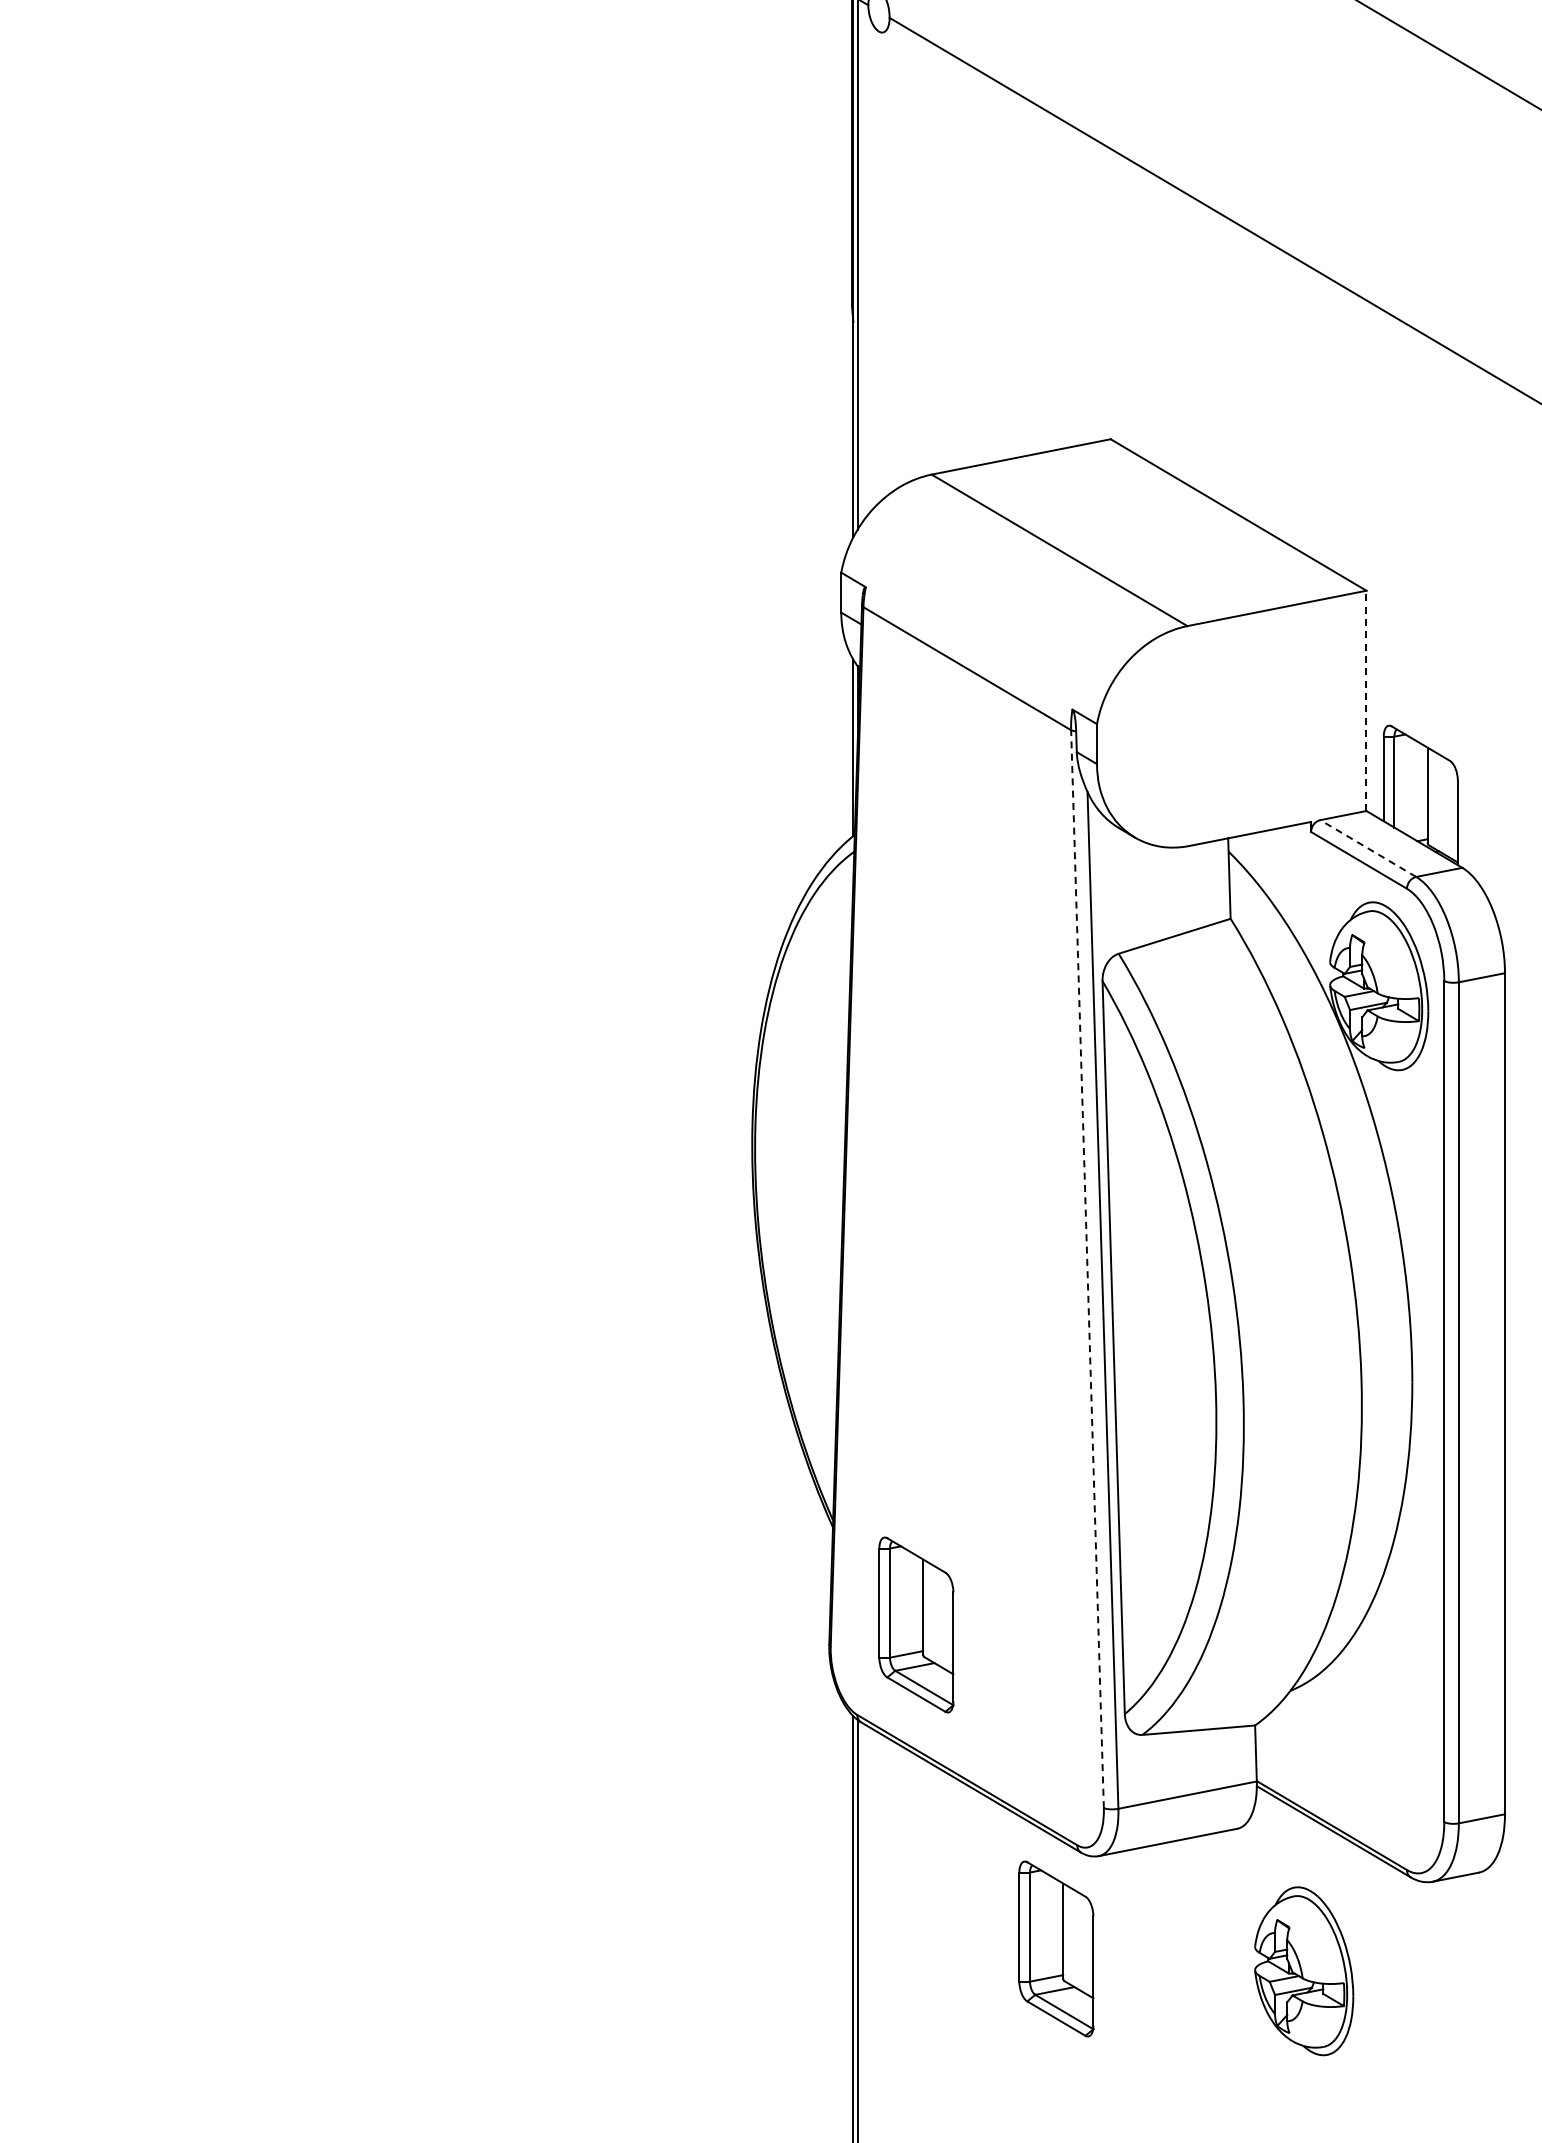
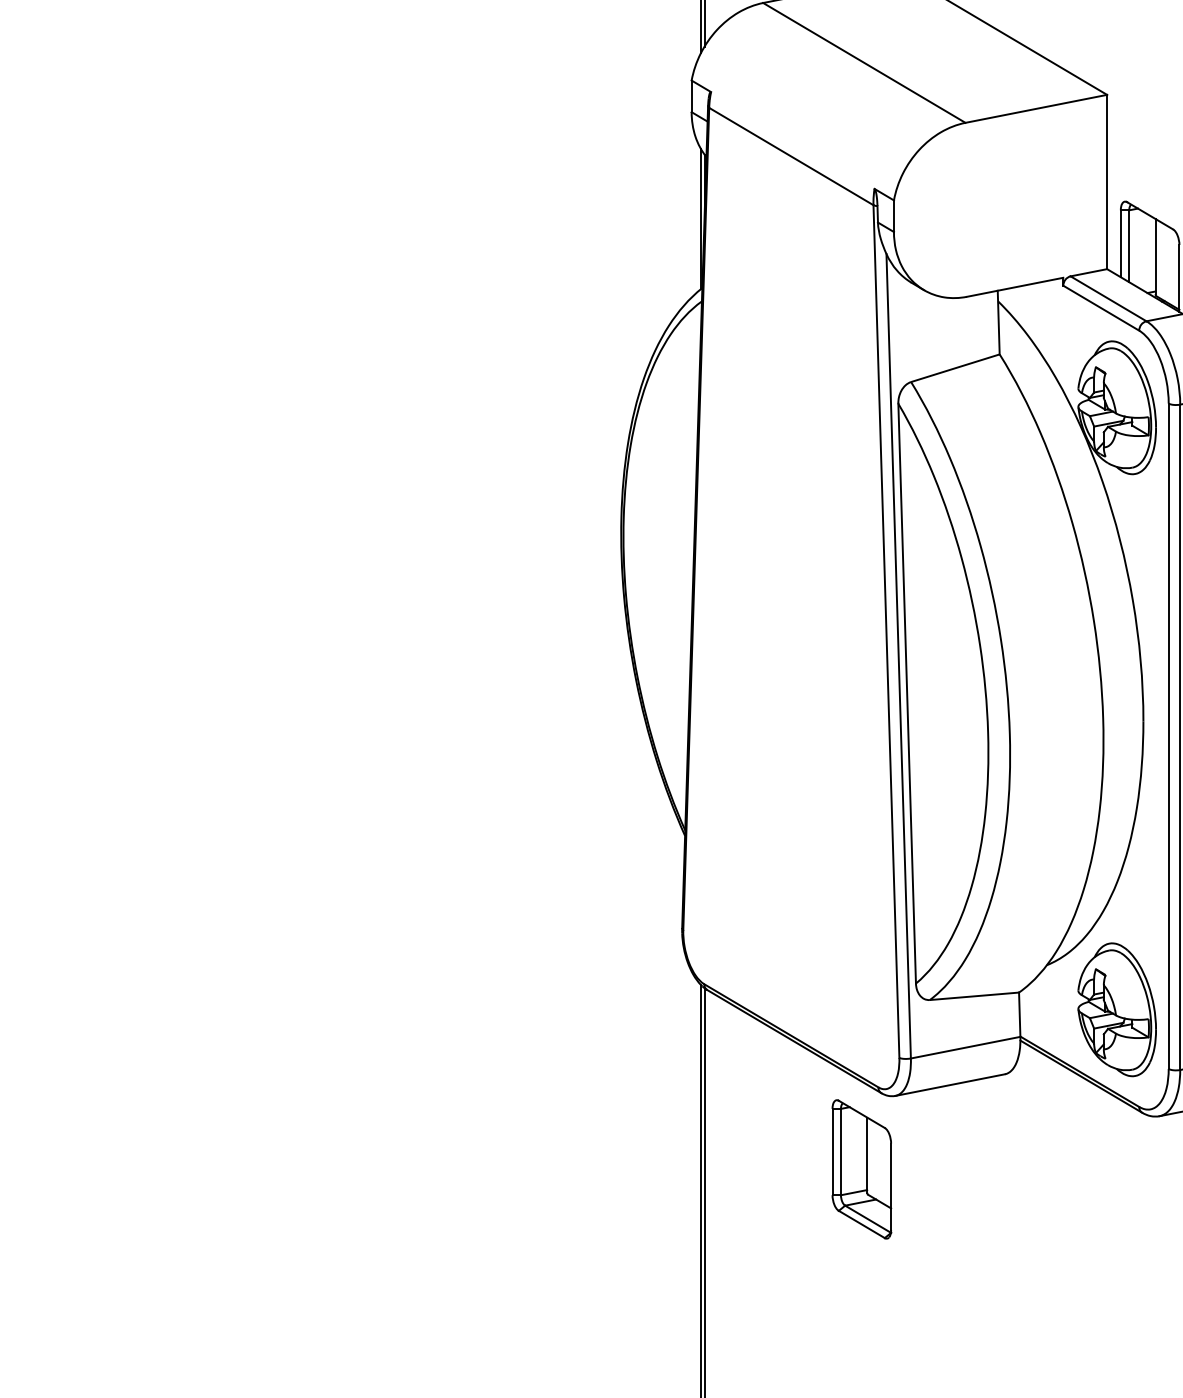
line: (1366, 700) -> (1107, 181), dashed -> solid
line: (1368, 848) -> (1108, 298), dashed -> solid
line: (1087, 1268) -> (886, 631), dashed -> solid
part: (916, 1624) -> (751, 912), removed
part: (1304, 1971) -> (1117, 1009), moved

